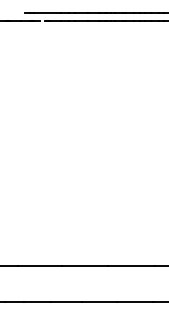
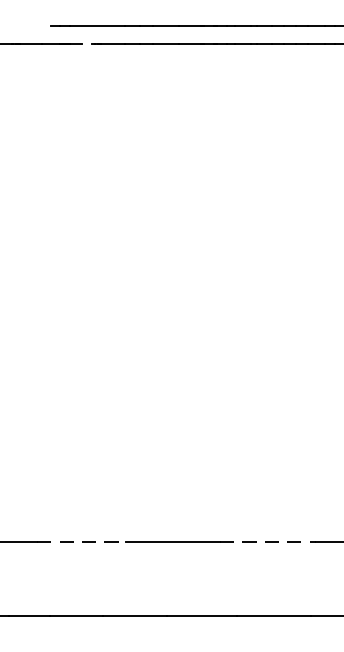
line: (40, 266) -> (82, 542), solid -> dashed
line: (131, 266) -> (267, 542), solid -> dashed

